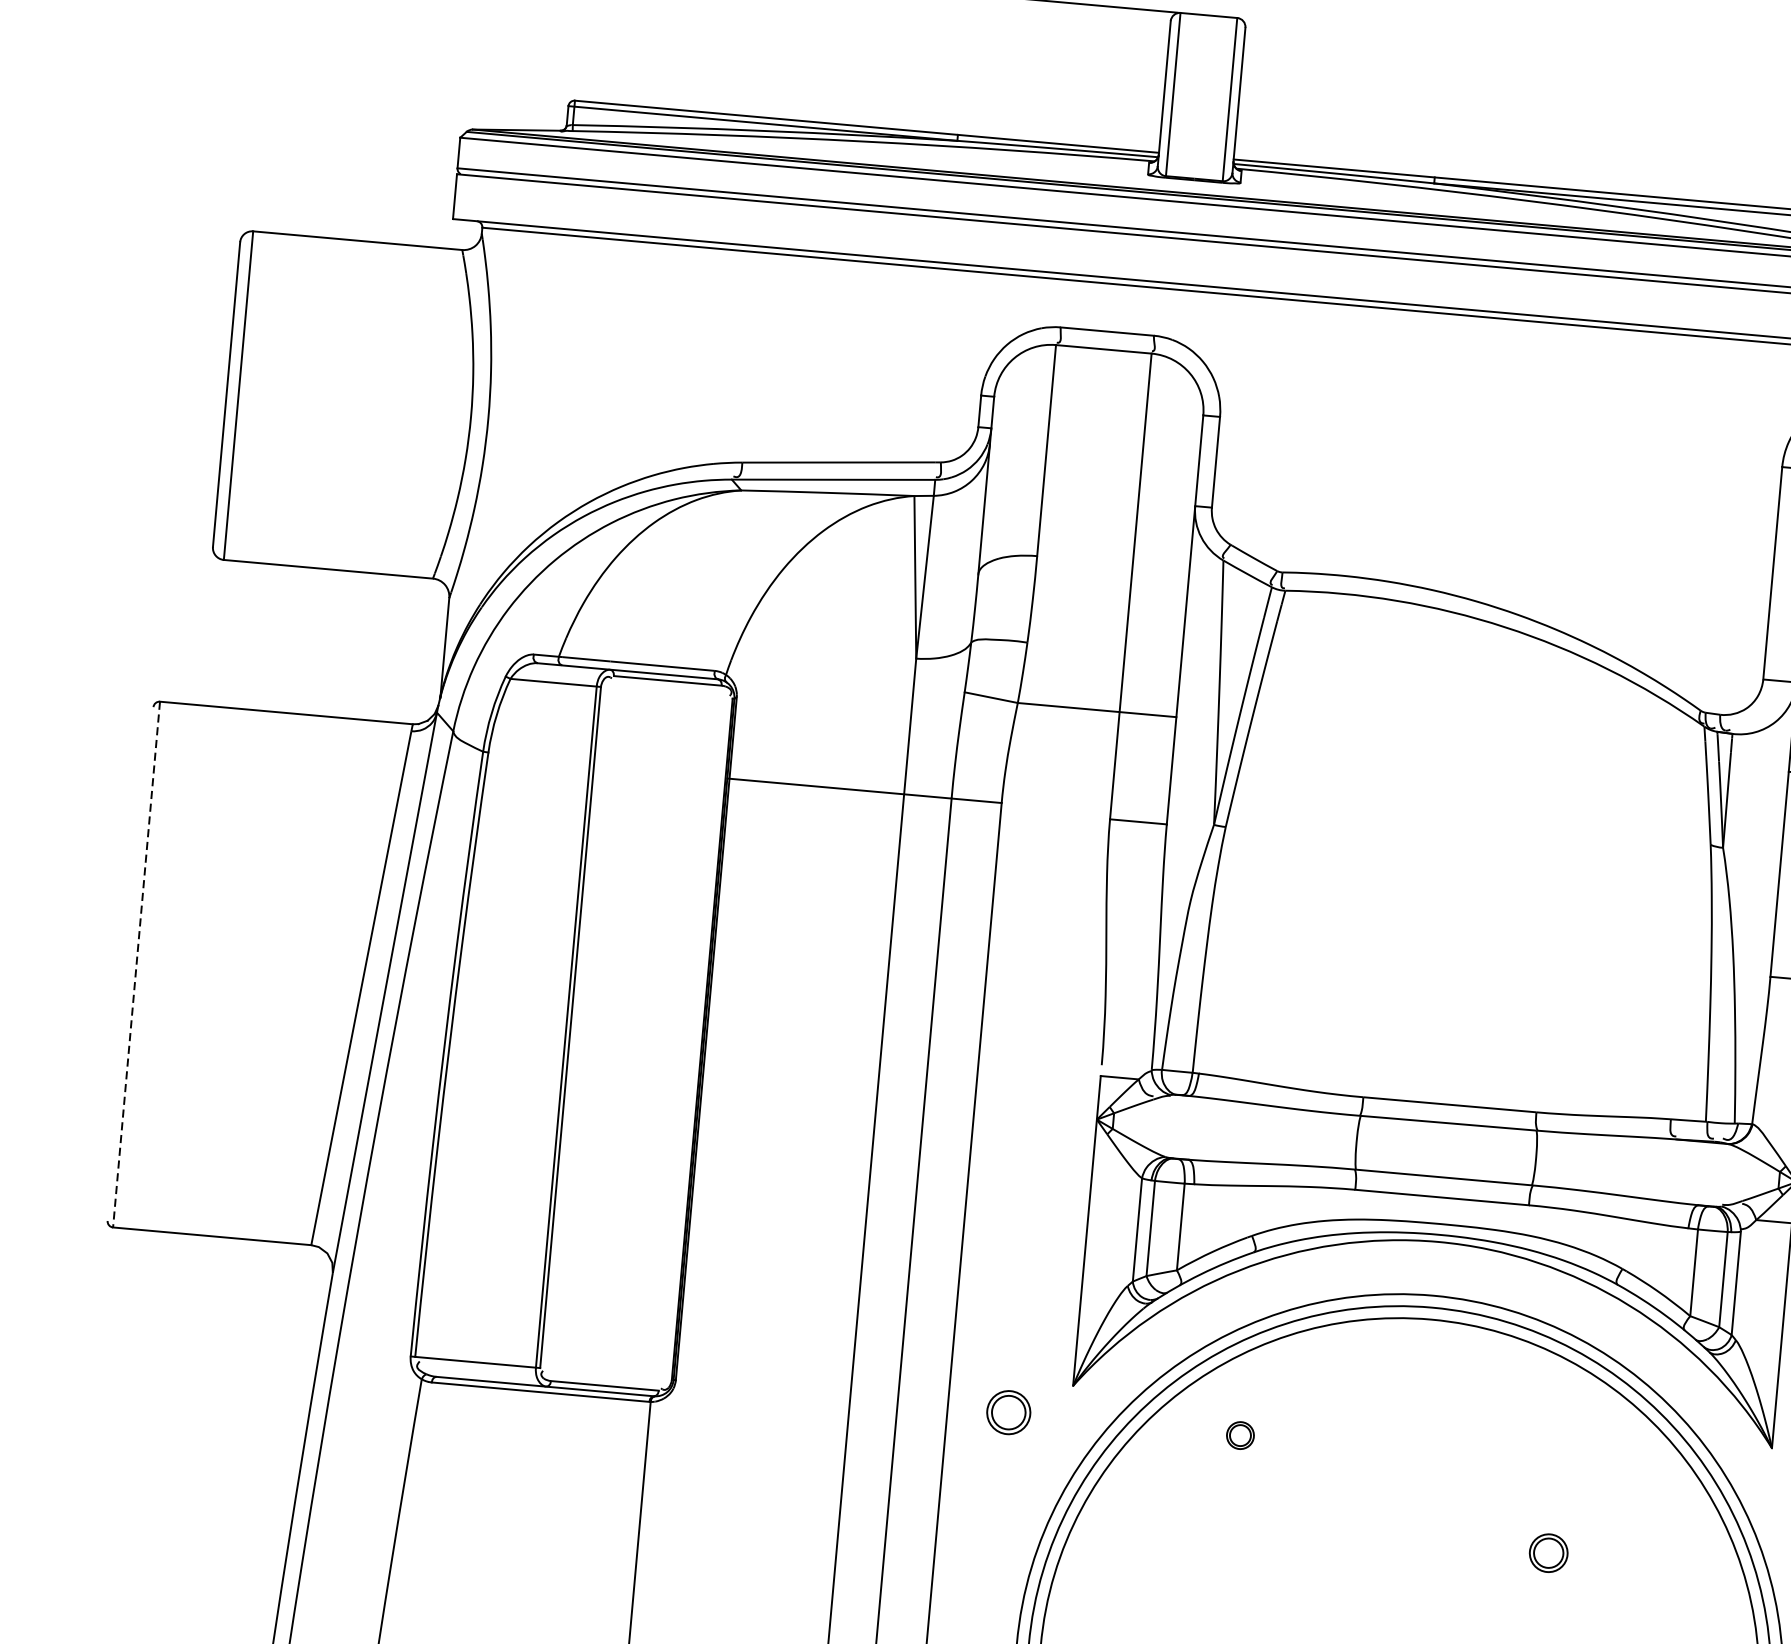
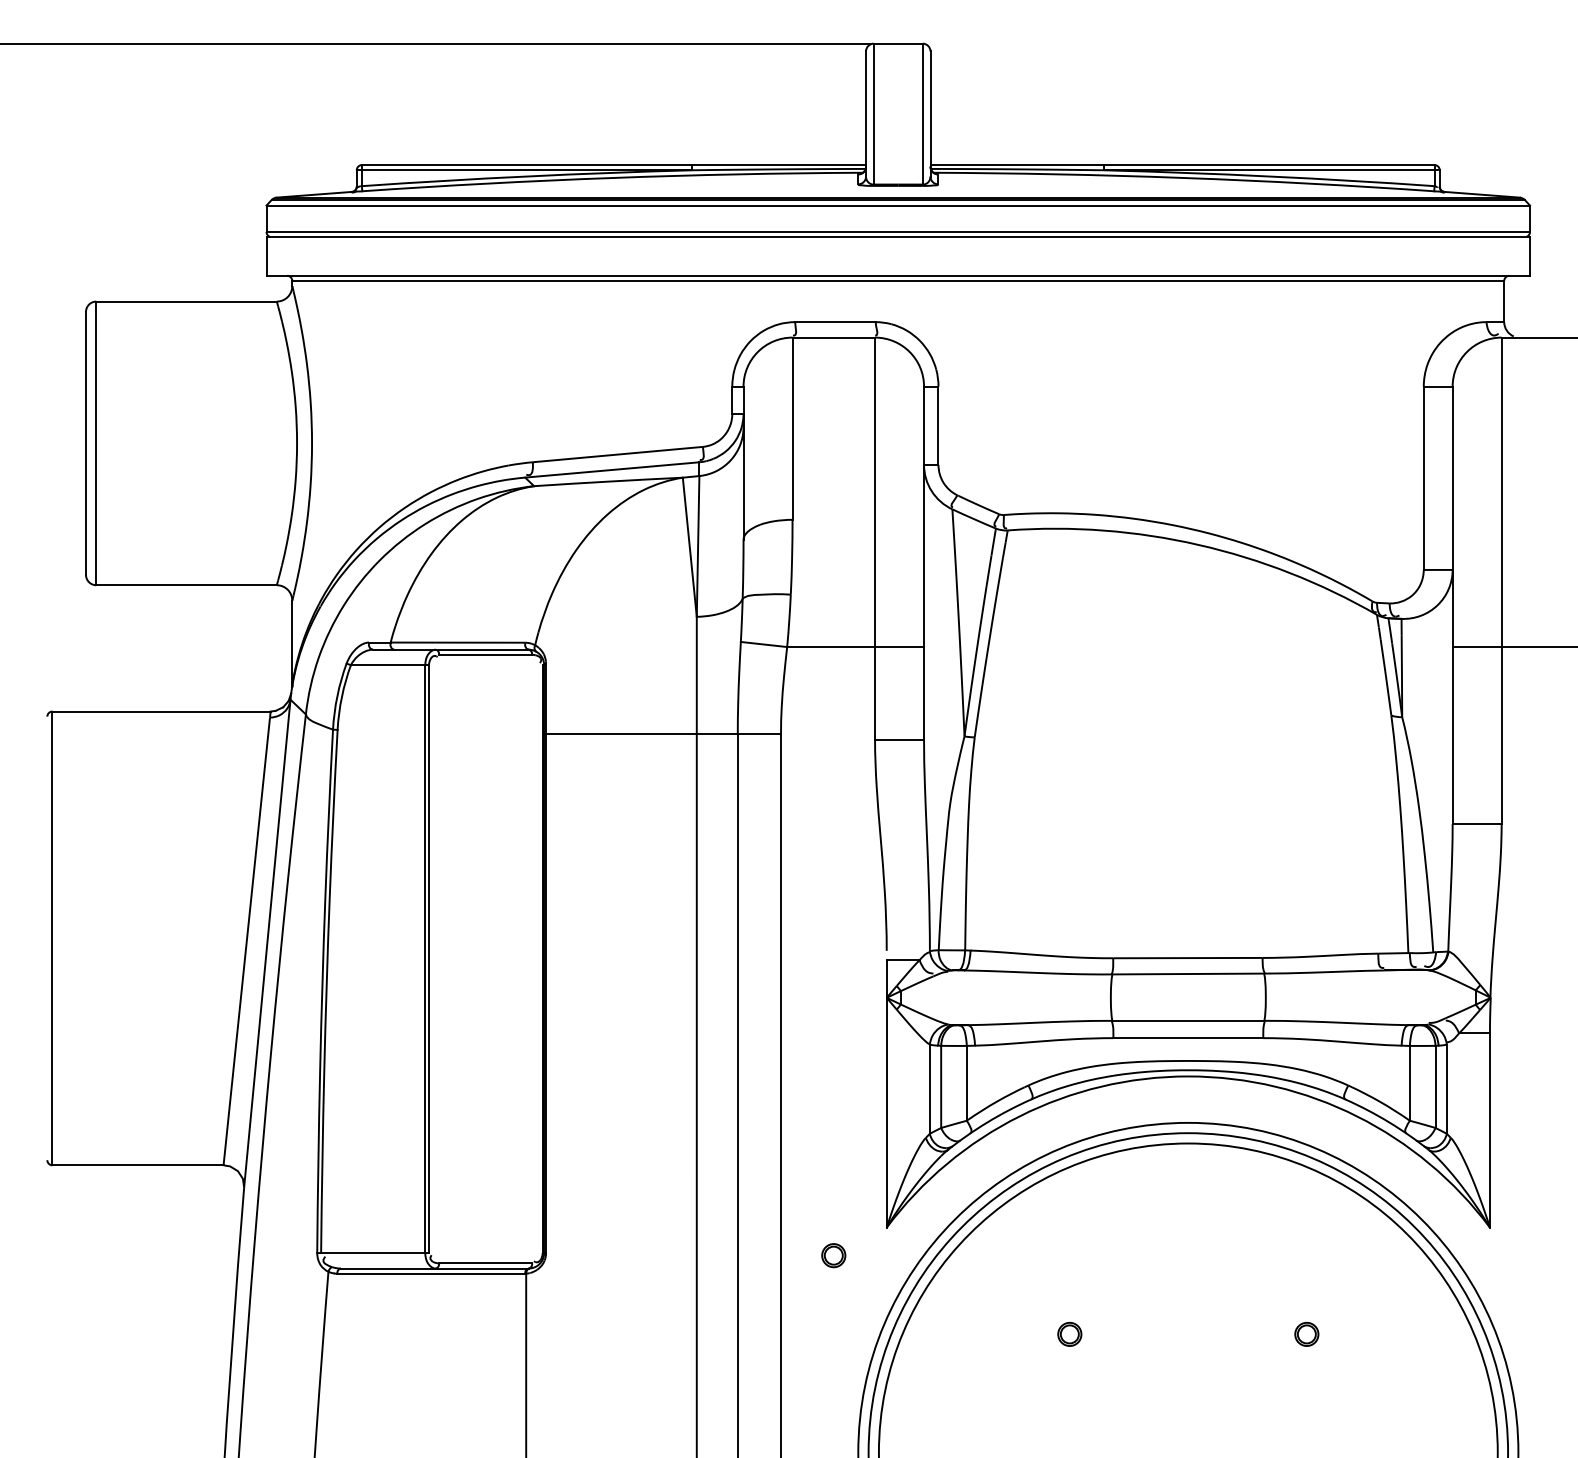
line: (136, 964) -> (52, 938), dashed -> solid
part: (1008, 1412) -> (833, 1255), size x0.62
part: (1240, 1434) -> (1069, 1333), moved
part: (1548, 1551) -> (1306, 1333), size x0.71

